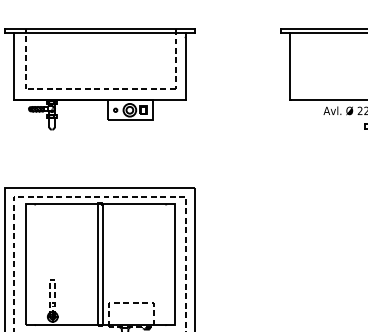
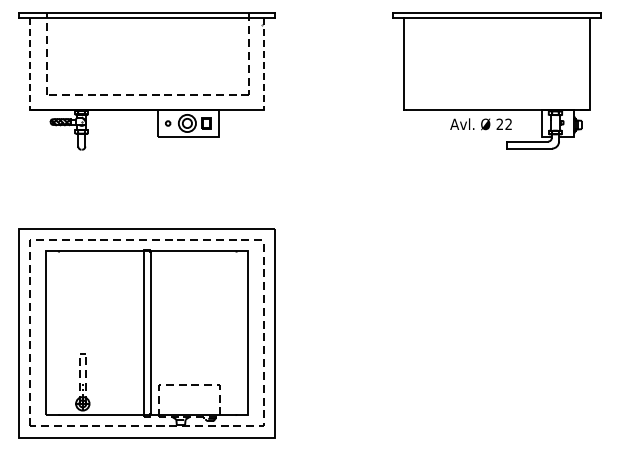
line: (13, 66) -> (29, 63), solid -> dashed
line: (185, 66) -> (263, 63), solid -> dashed

